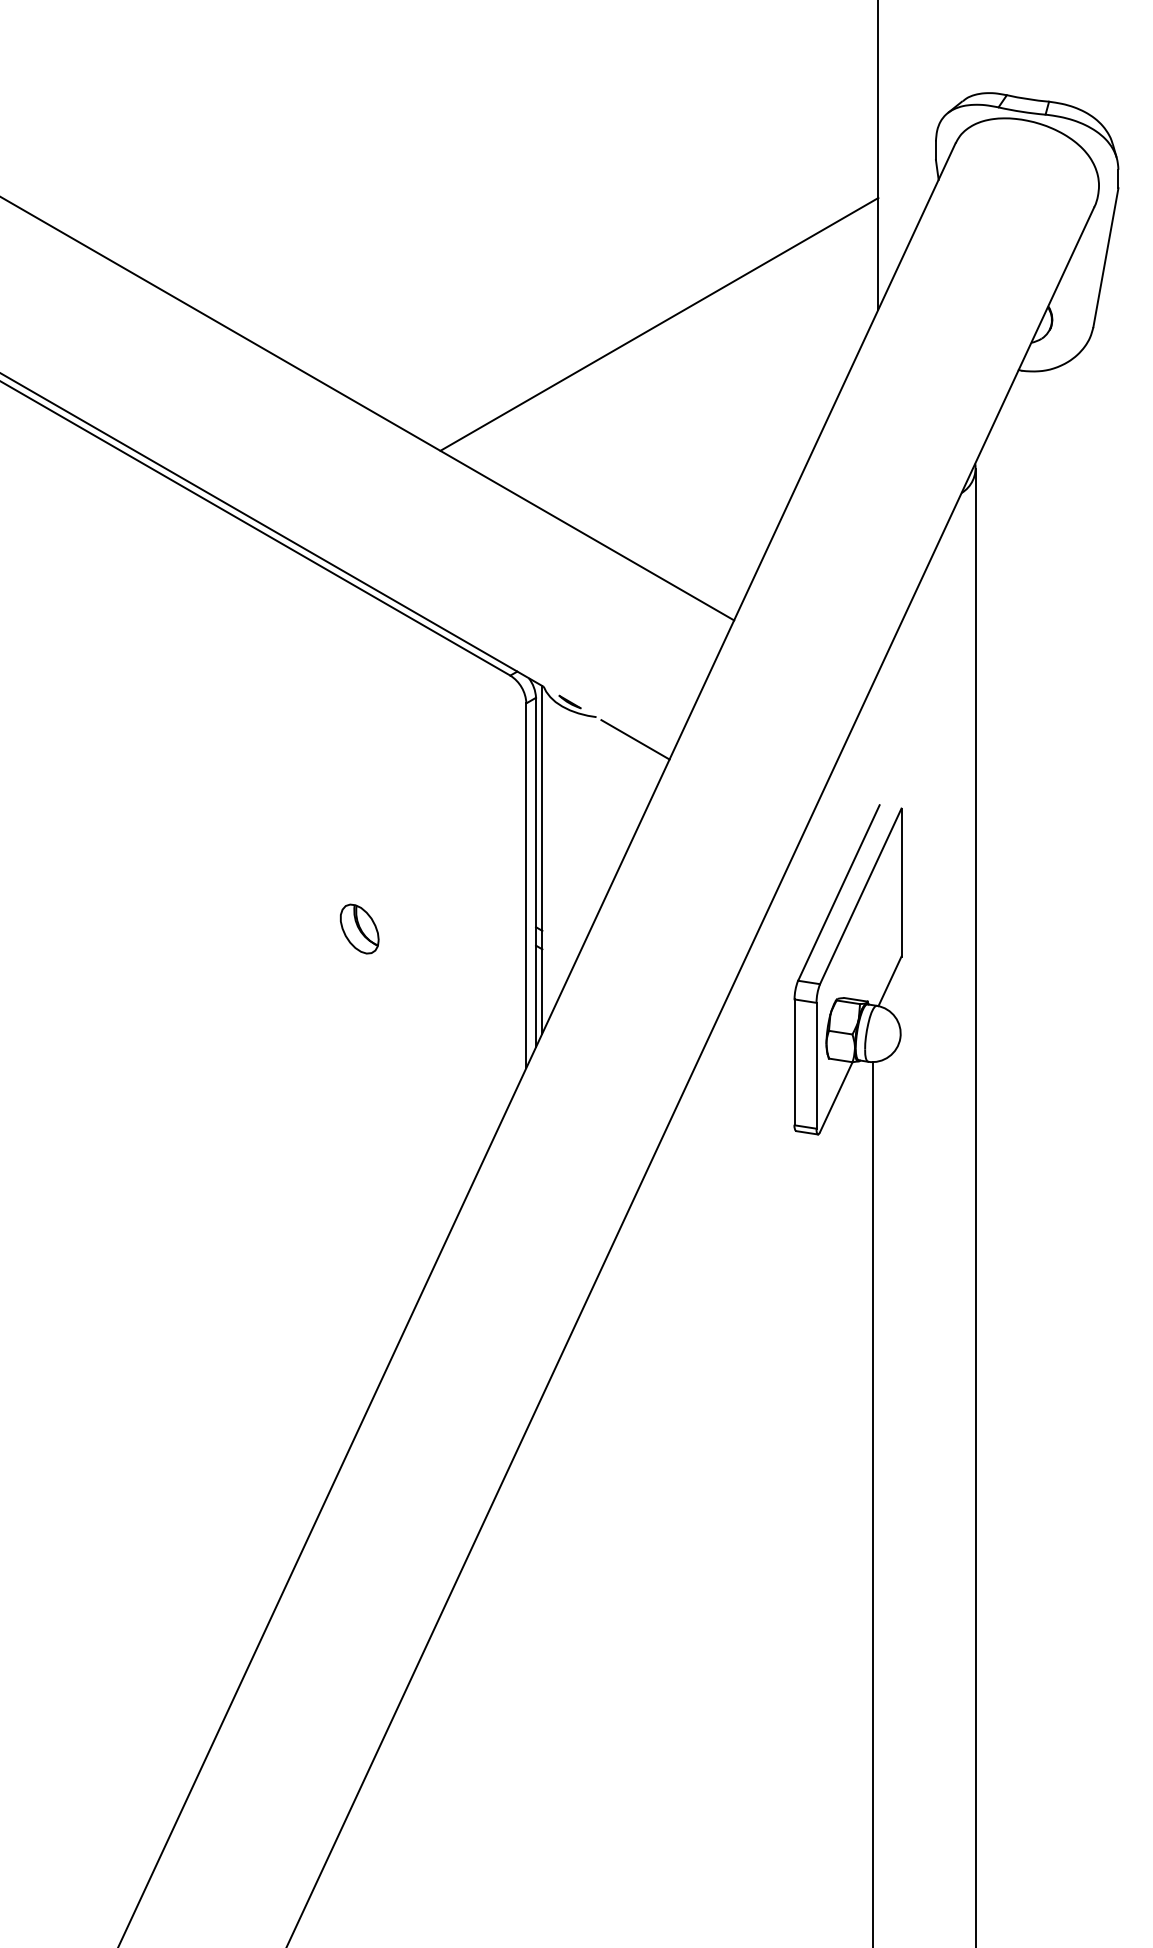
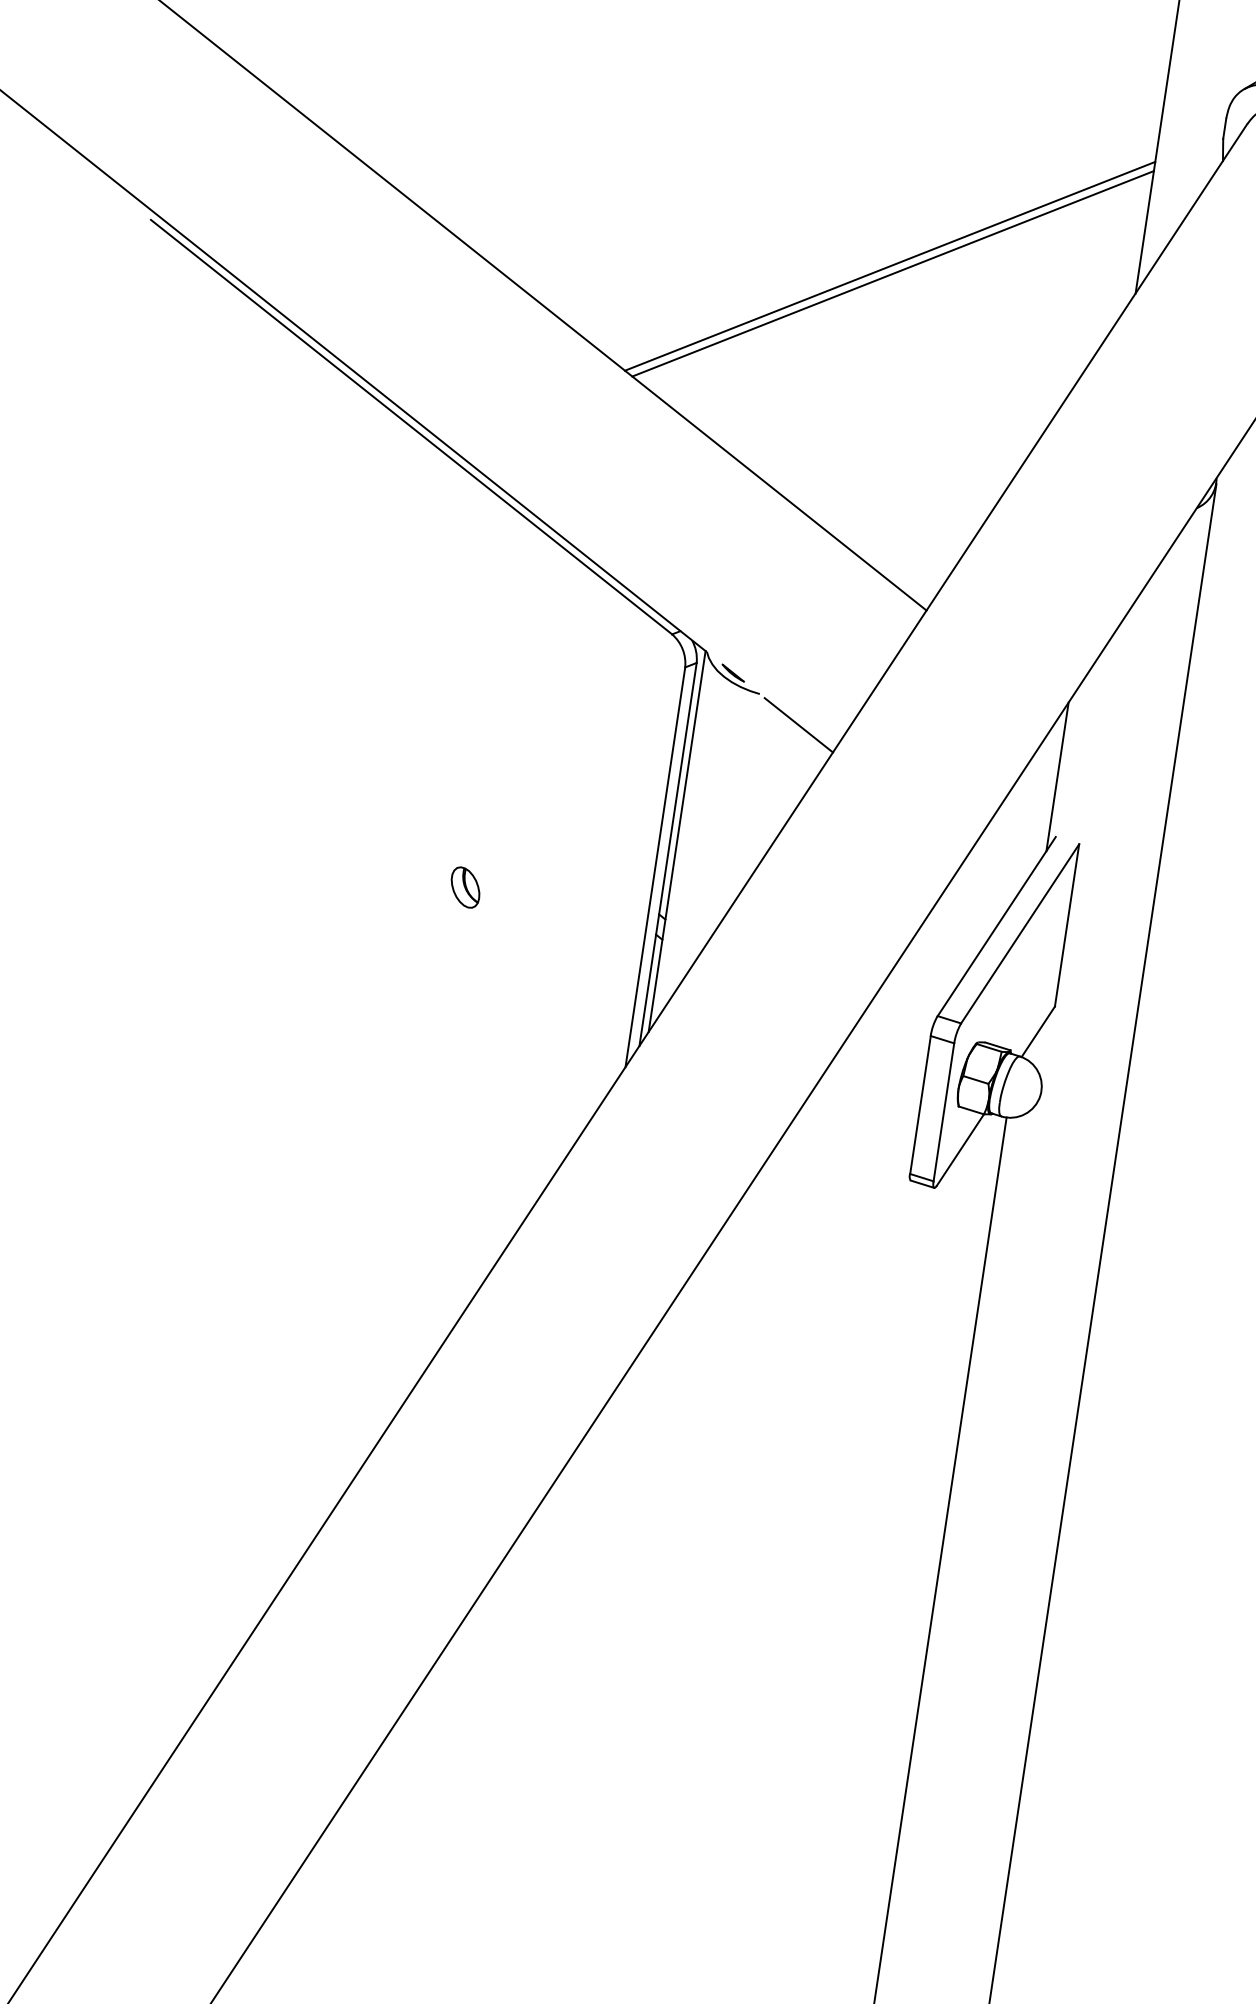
line: (655, 317) -> (889, 265), added
line: (873, 751) -> (1057, 777), added
part: (359, 928) -> (465, 886), size x0.71

